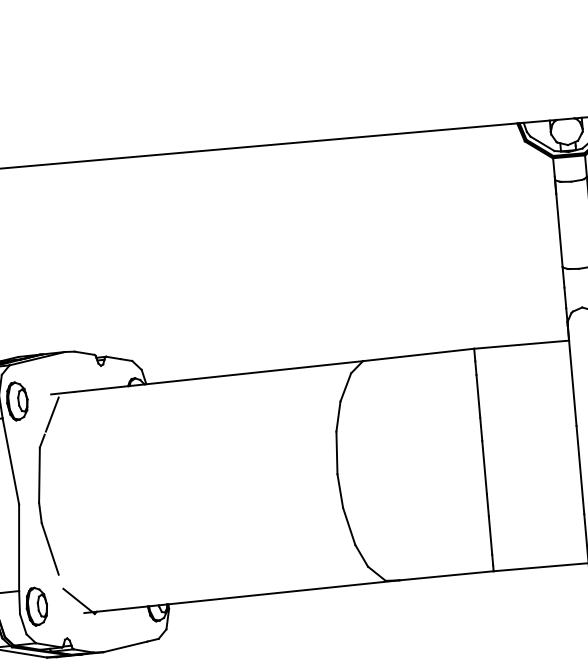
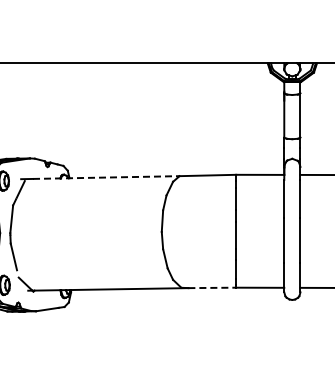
line: (219, 376) -> (106, 177), solid -> dashed
line: (447, 574) -> (212, 287), solid -> dashed

